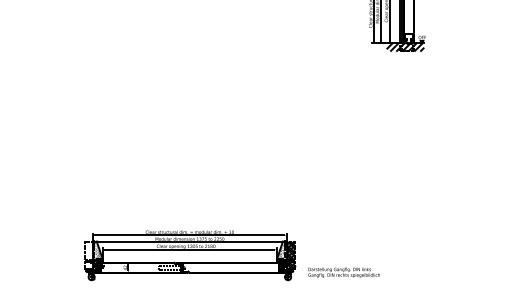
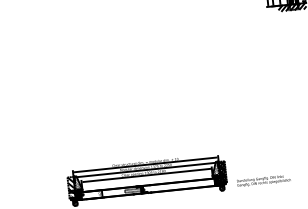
hatch: (88, 255) -> (71, 187), added

